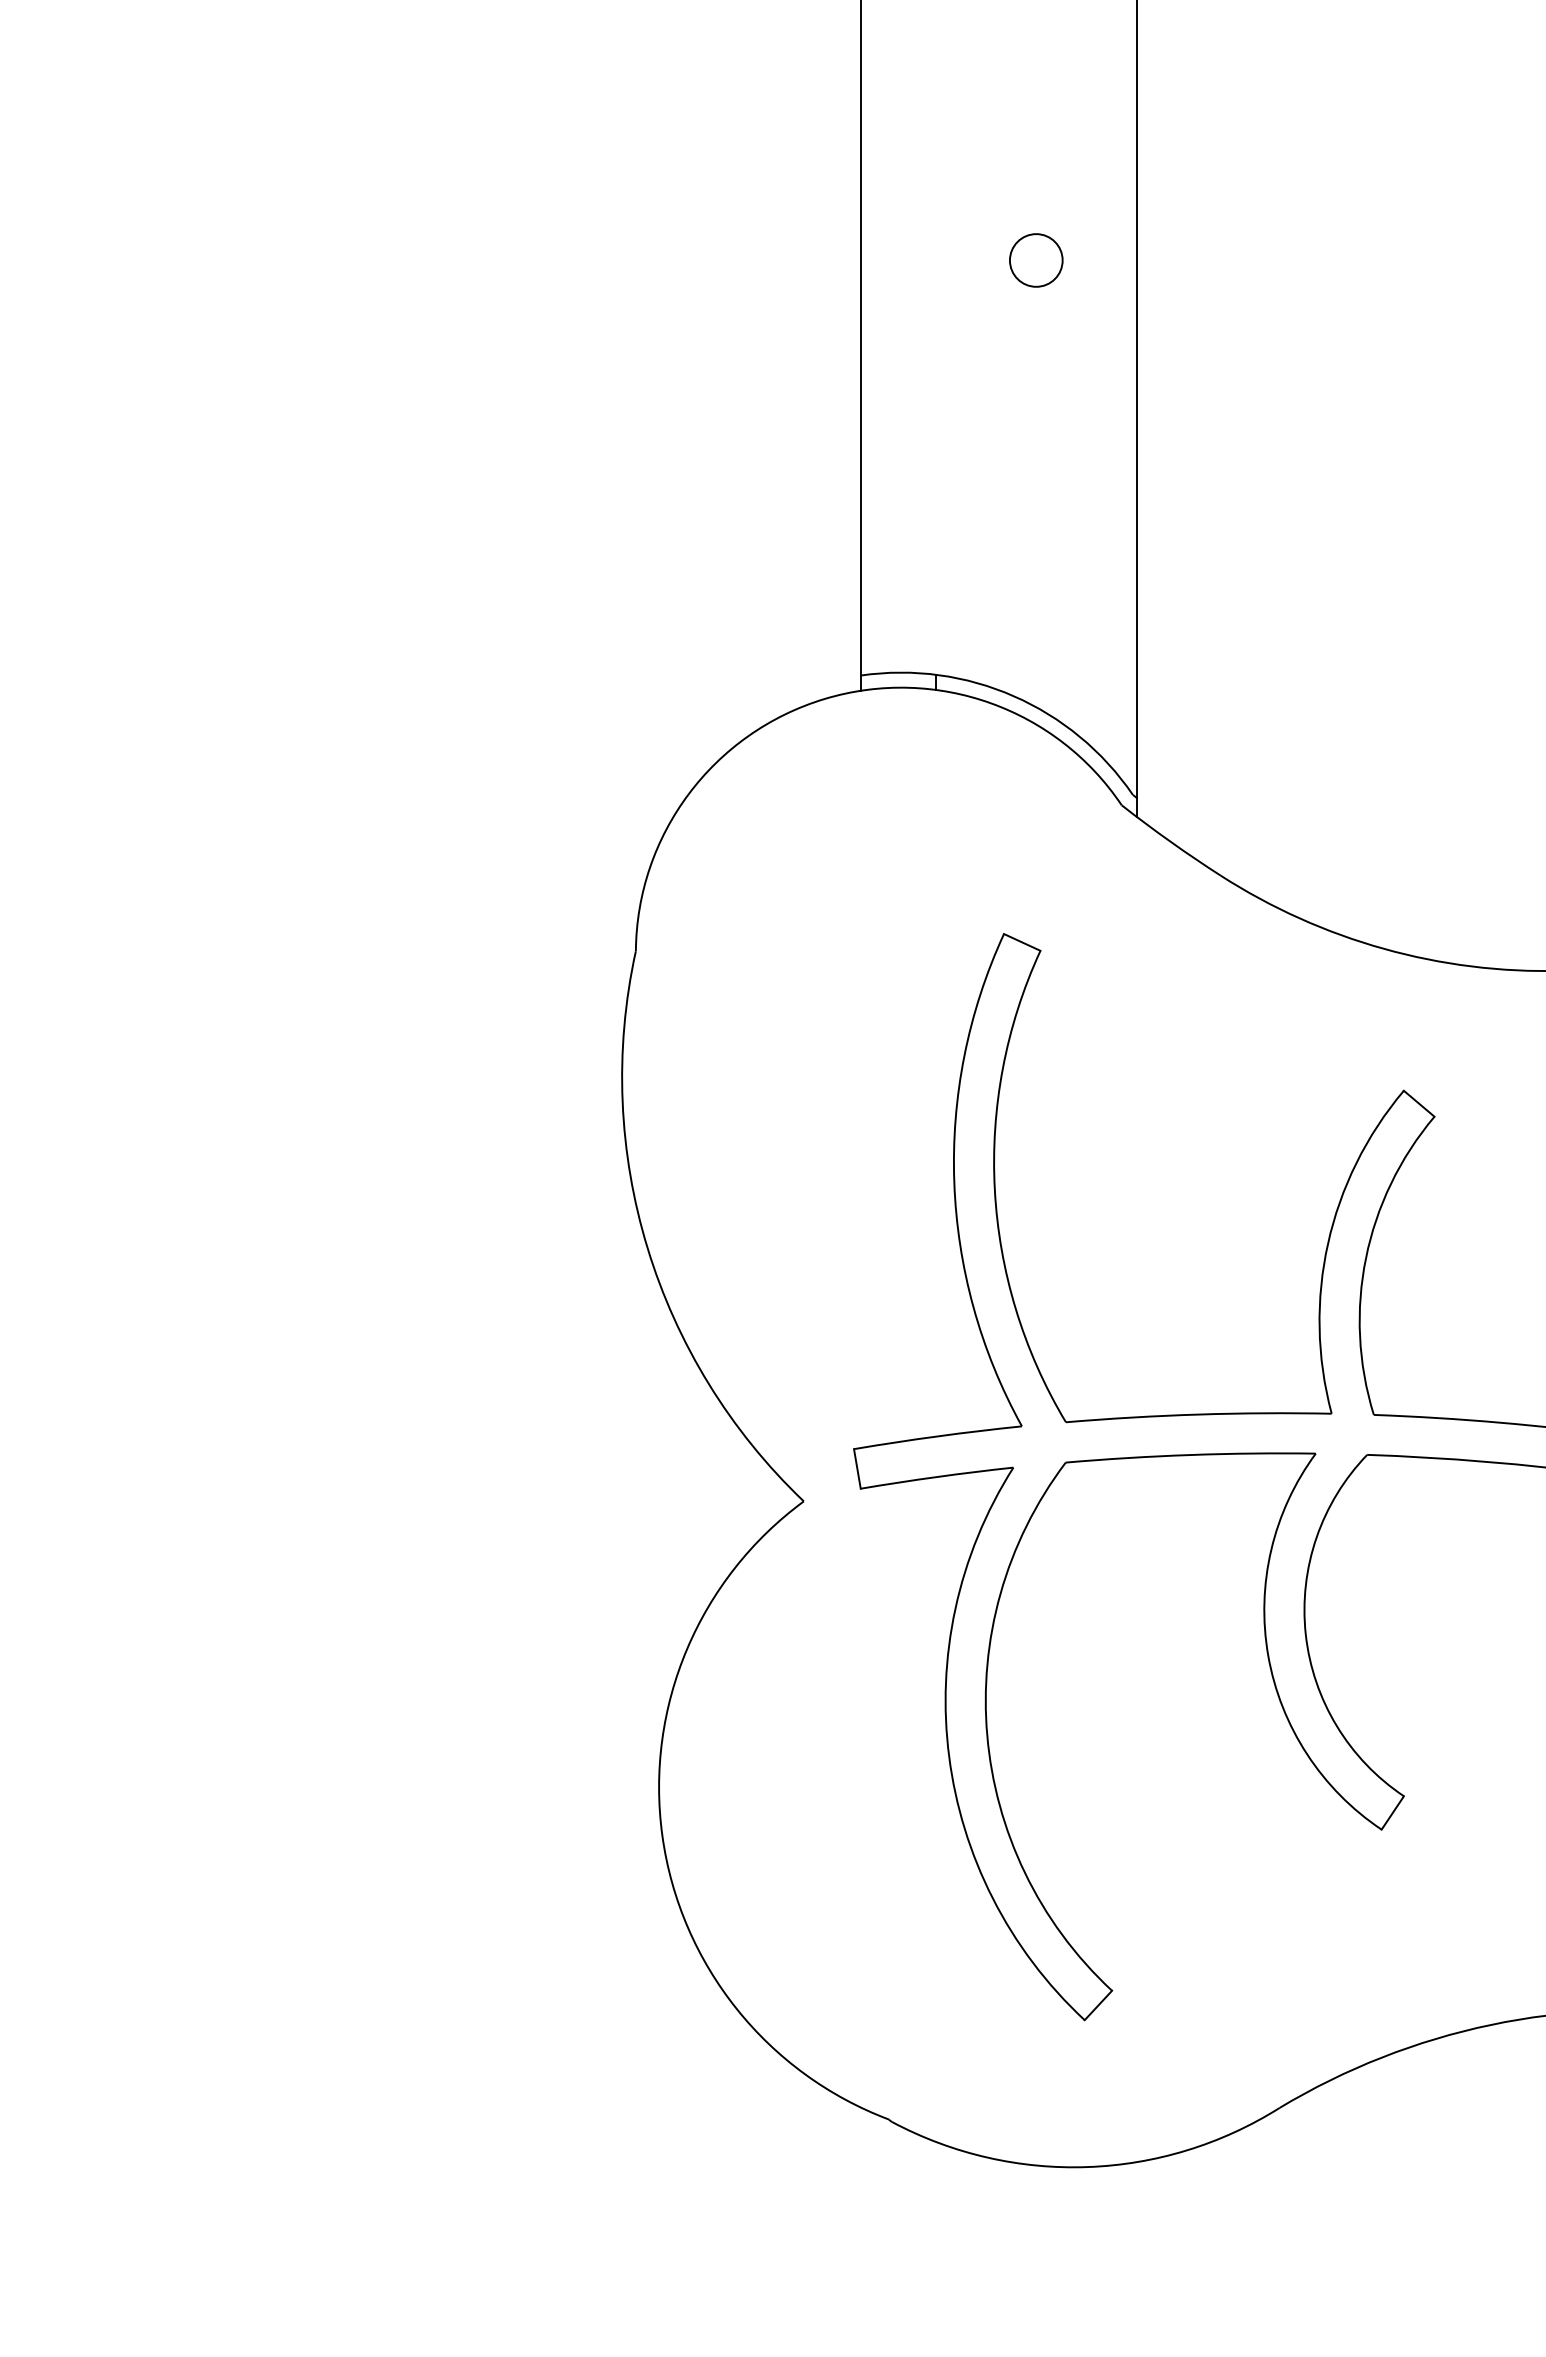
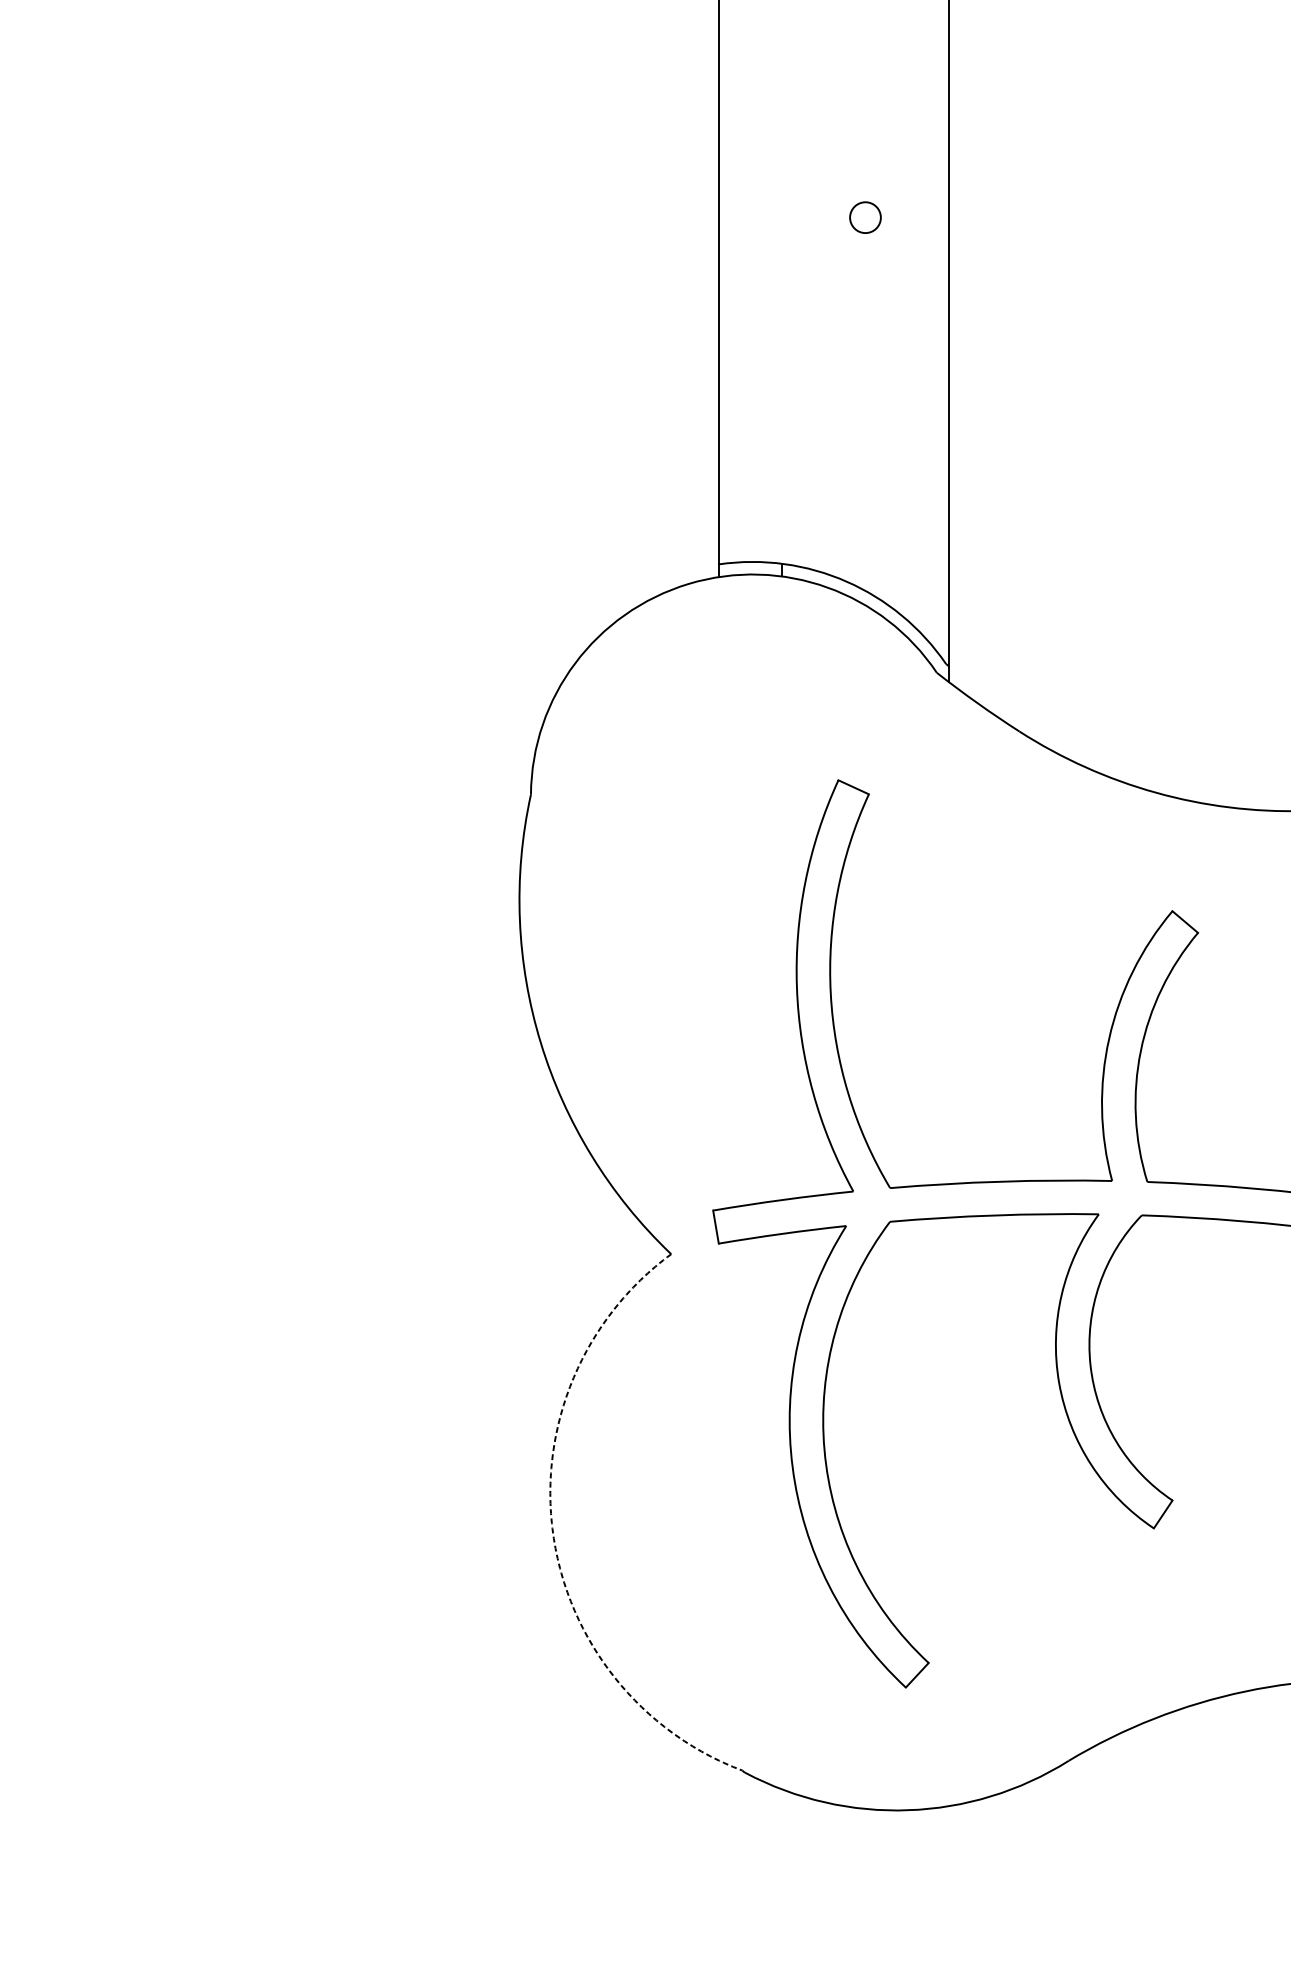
circle: (1036, 260) -> (865, 217), size x0.7
arc: (662, 1835) -> (553, 1533), solid -> dashed

